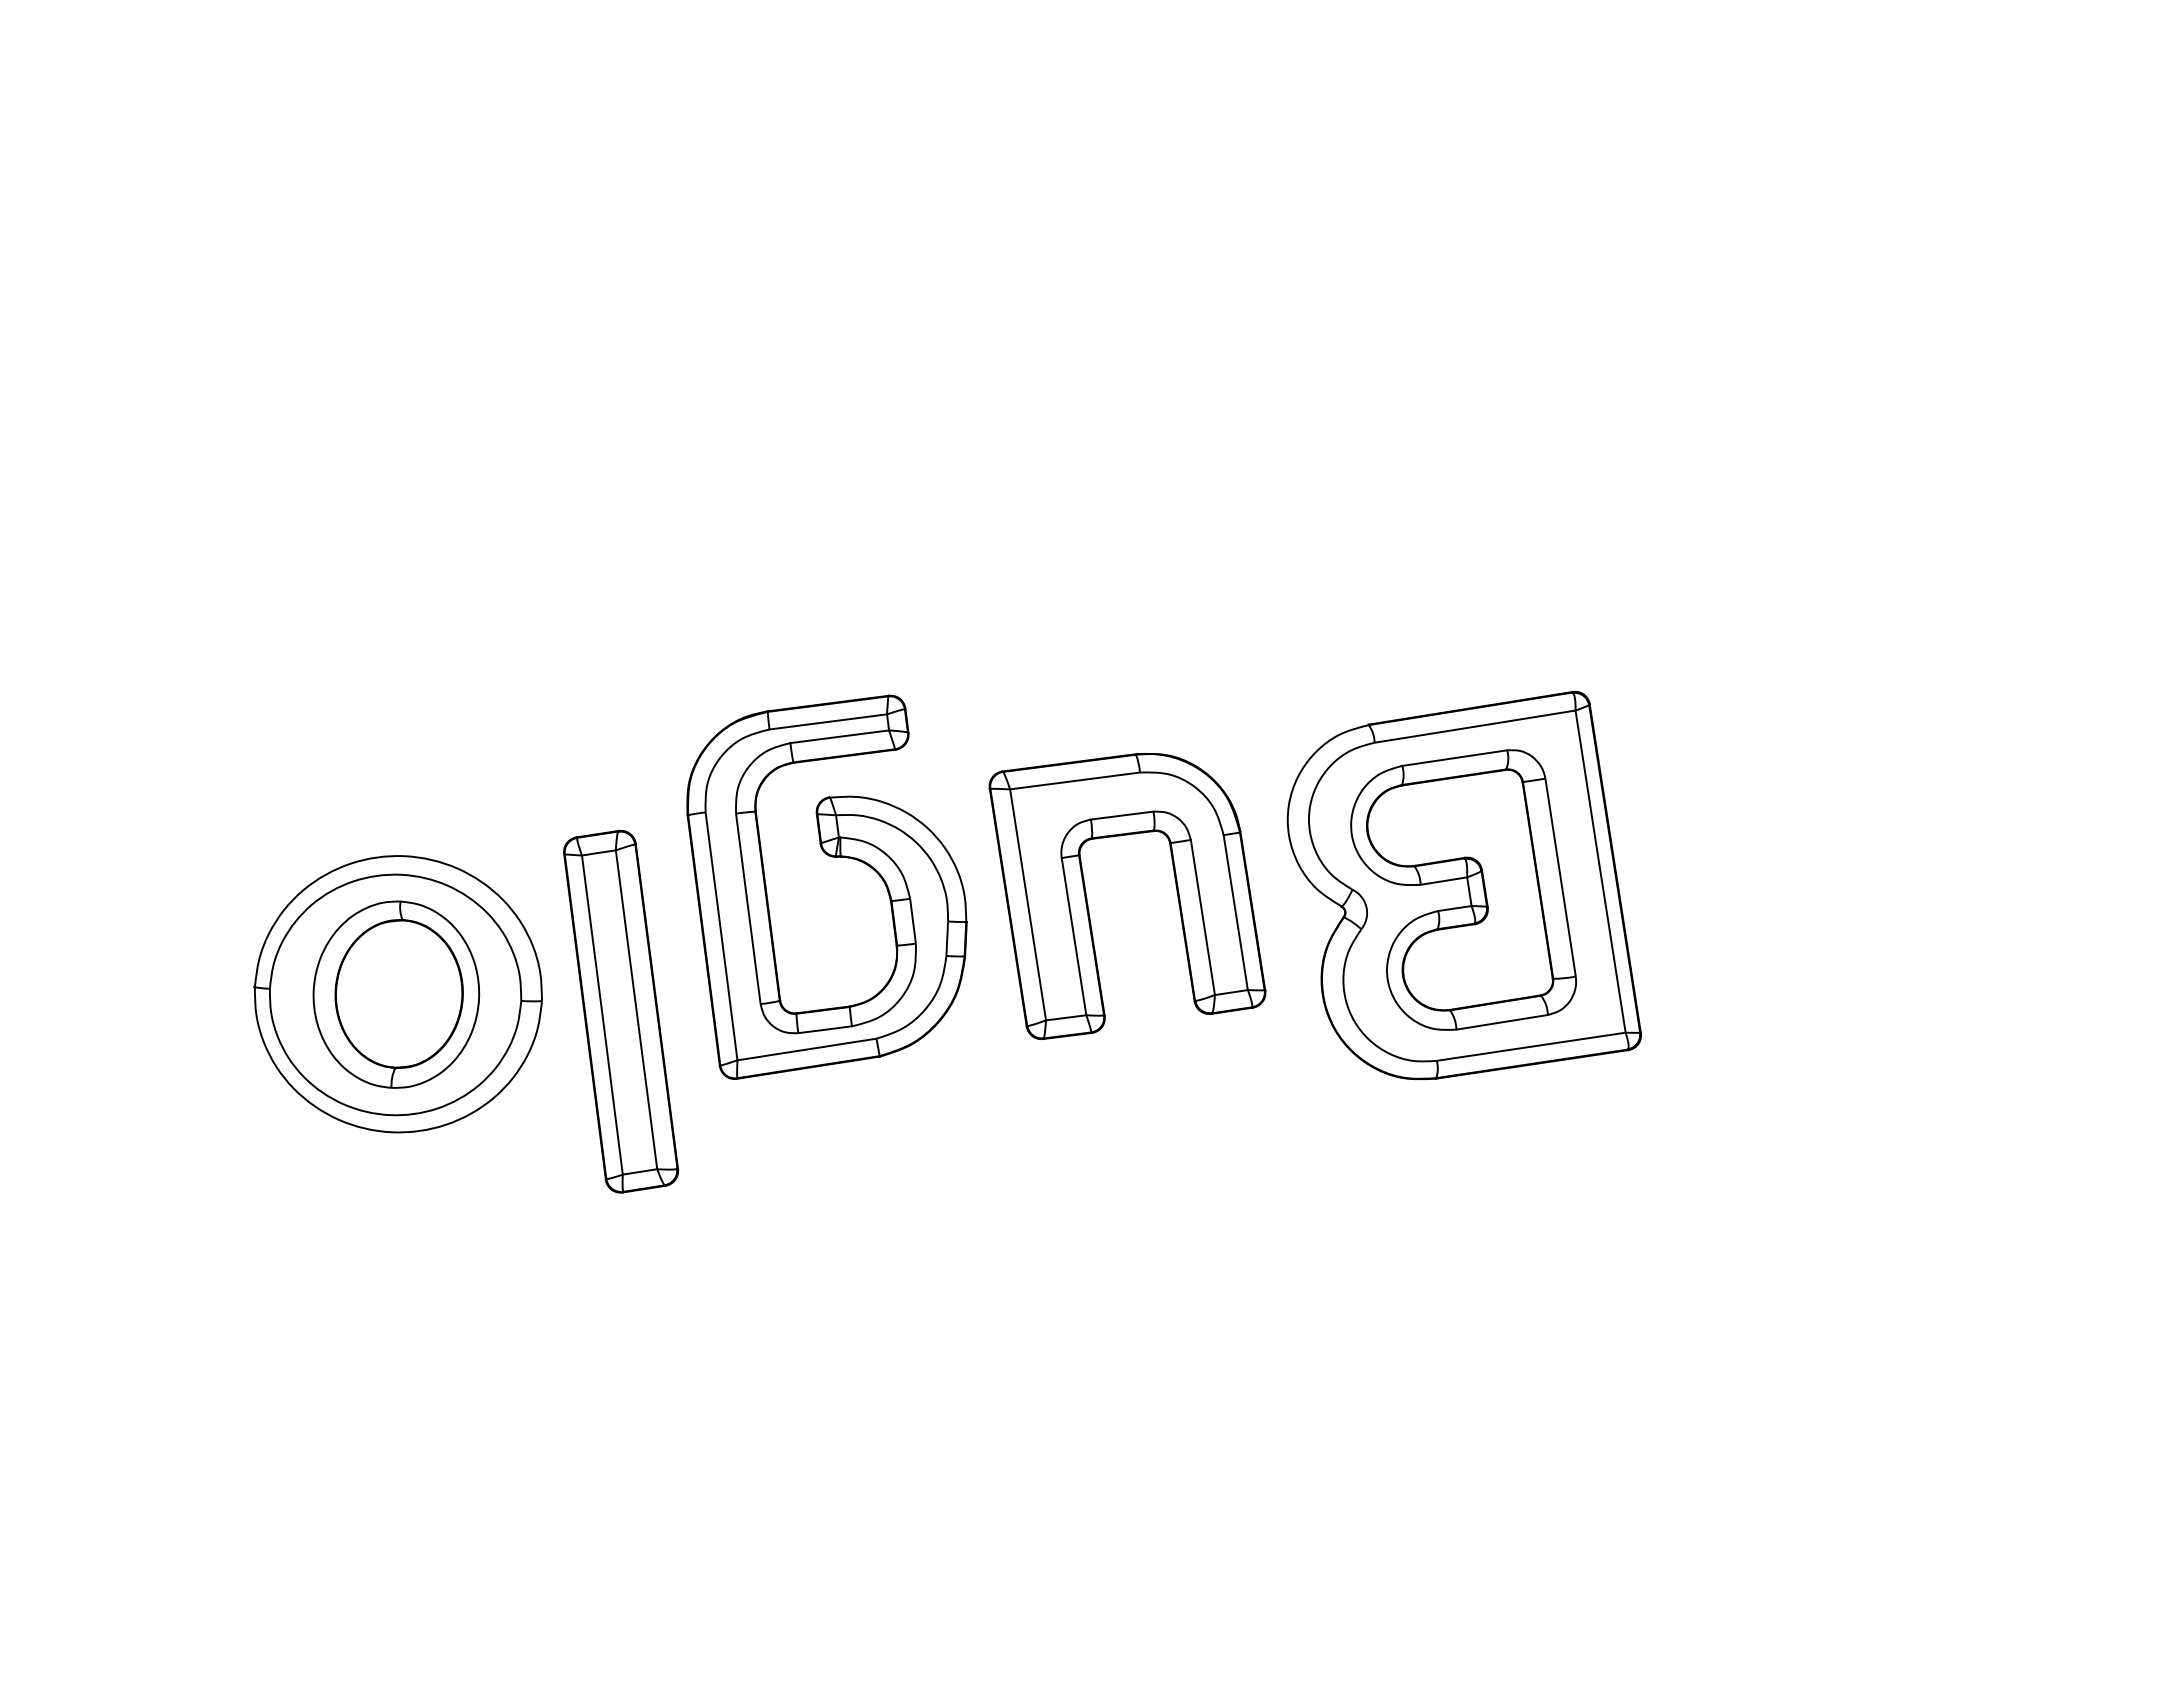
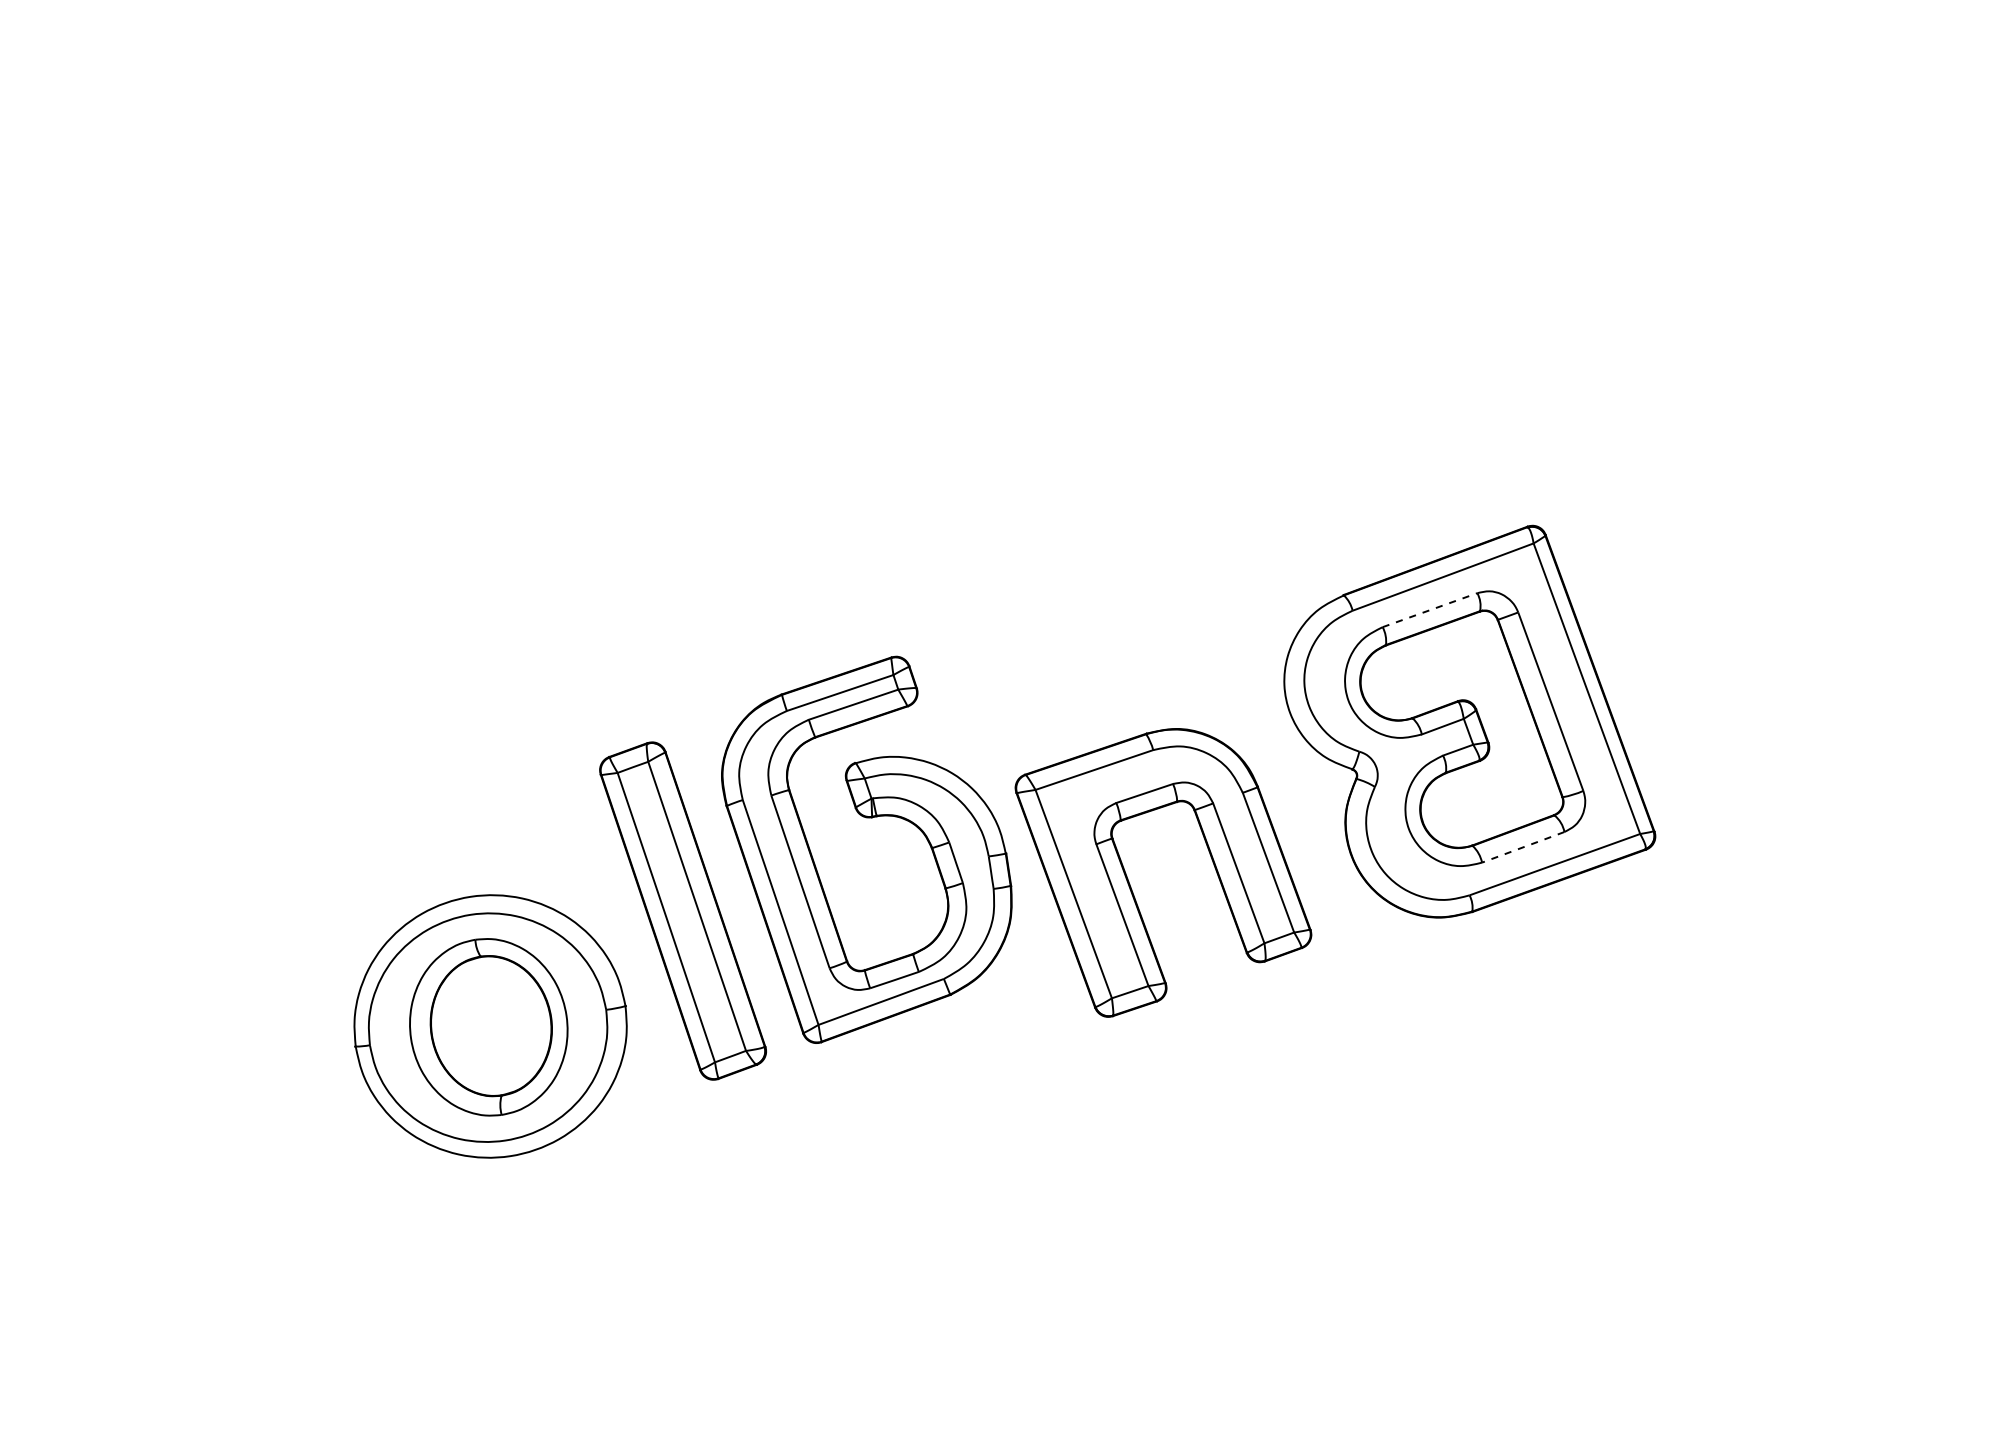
line: (1454, 758) -> (1429, 610), solid -> dashed
part: (1088, 904) -> (1129, 882), moved
part: (620, 1011) -> (682, 910), moved
line: (1501, 1022) -> (1522, 847), solid -> dashed

